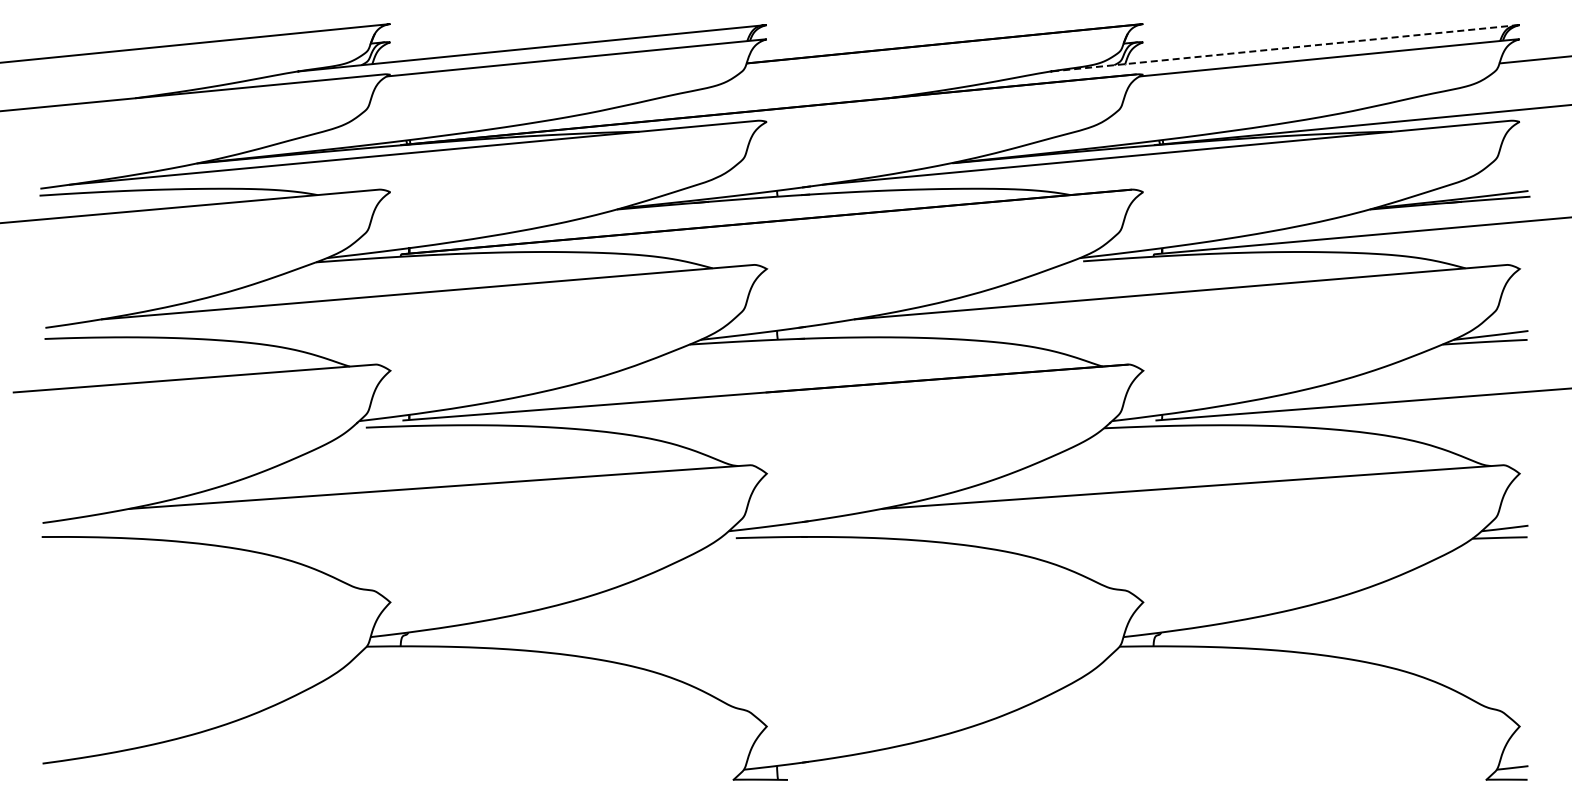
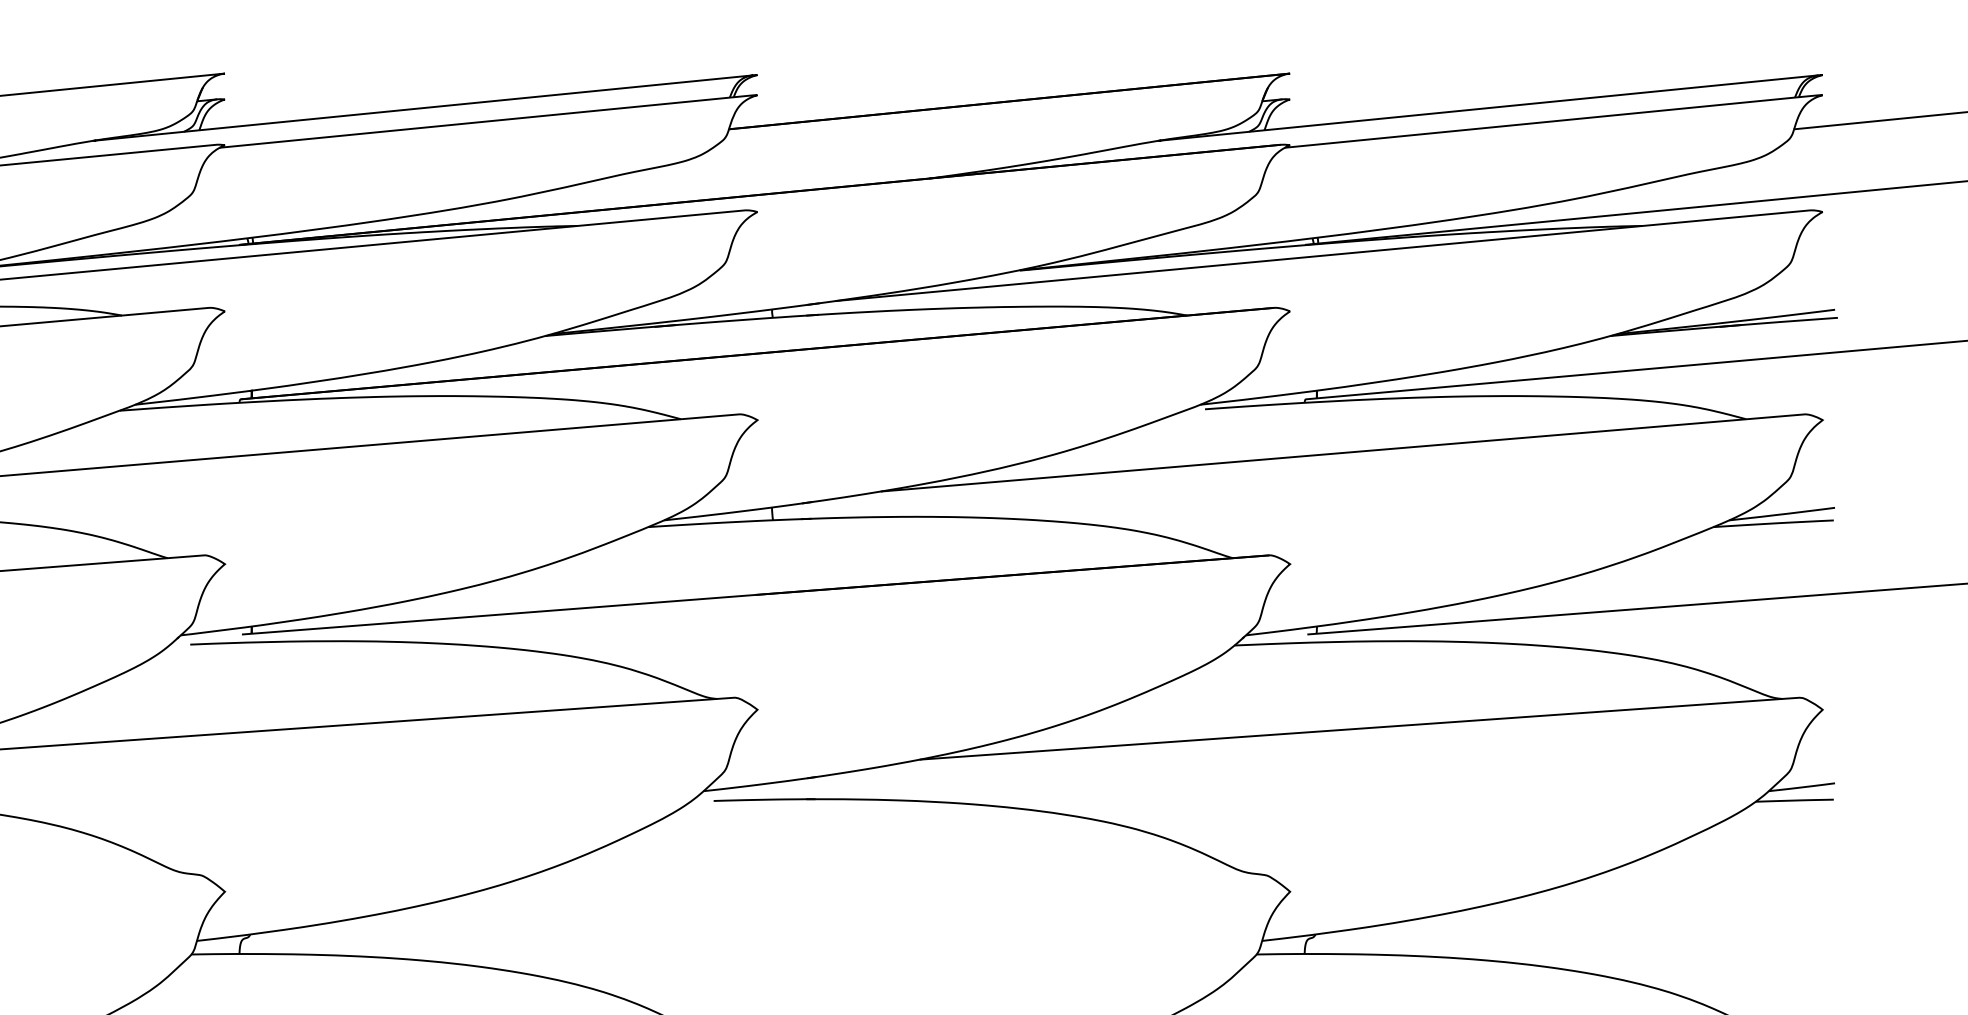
line: (1283, 48) -> (1488, 108), dashed -> solid

